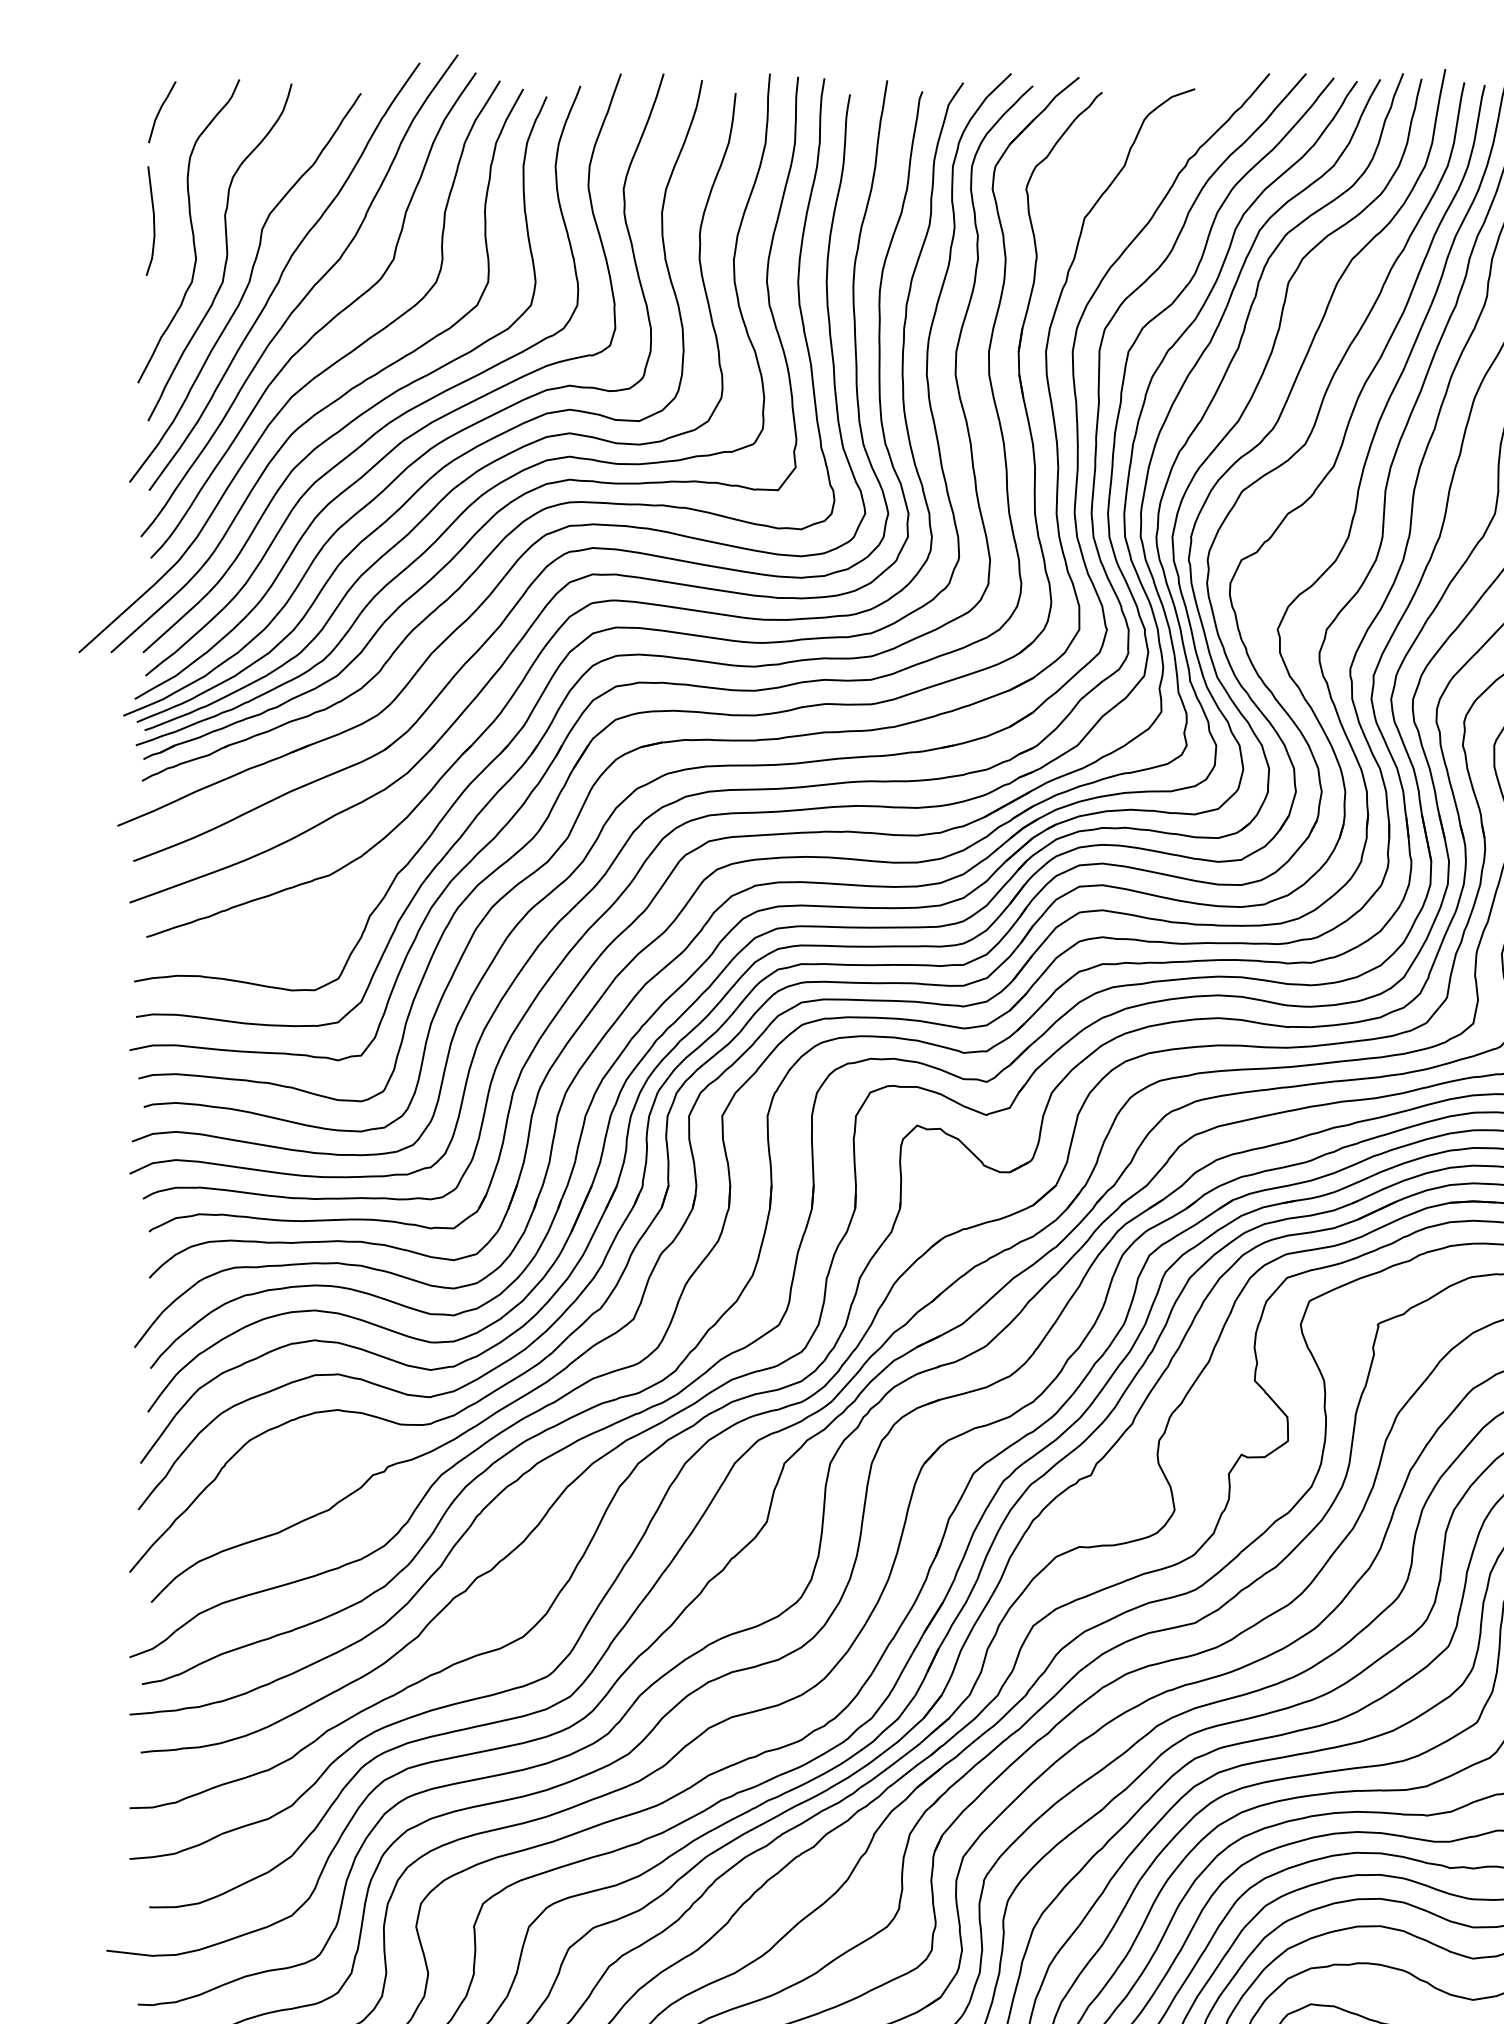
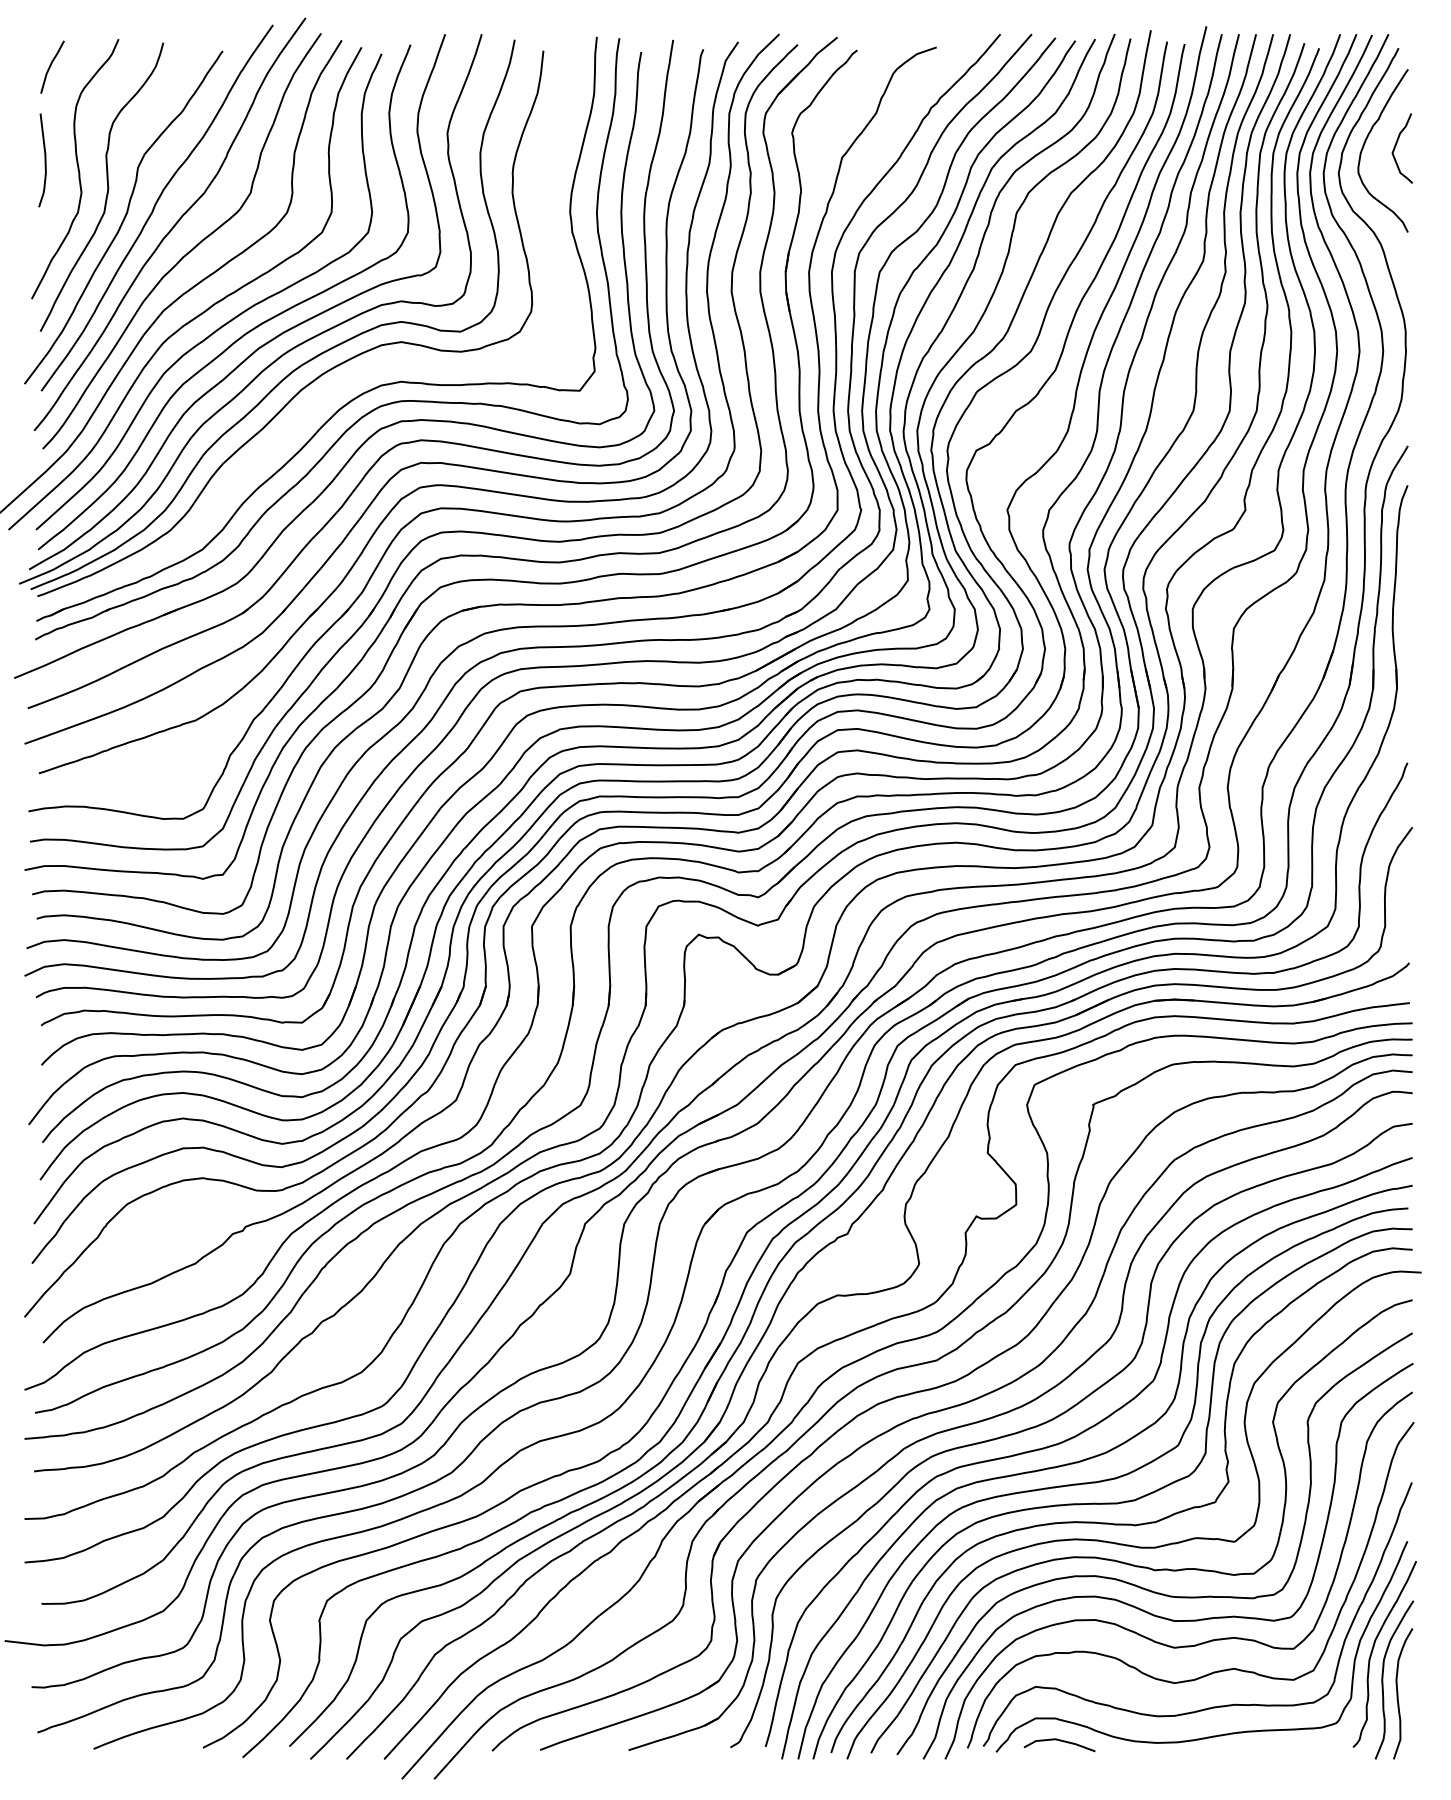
curve: (499, 481) -> (341, 383), removed

